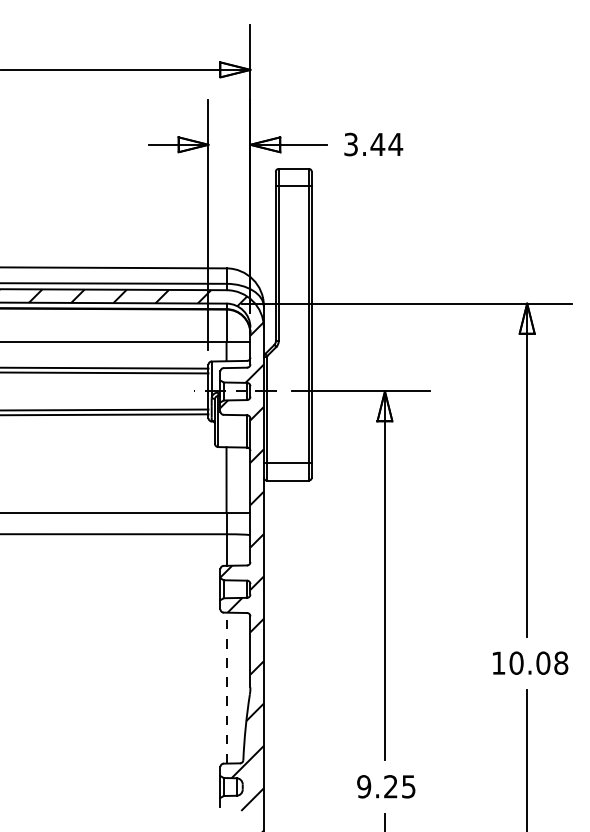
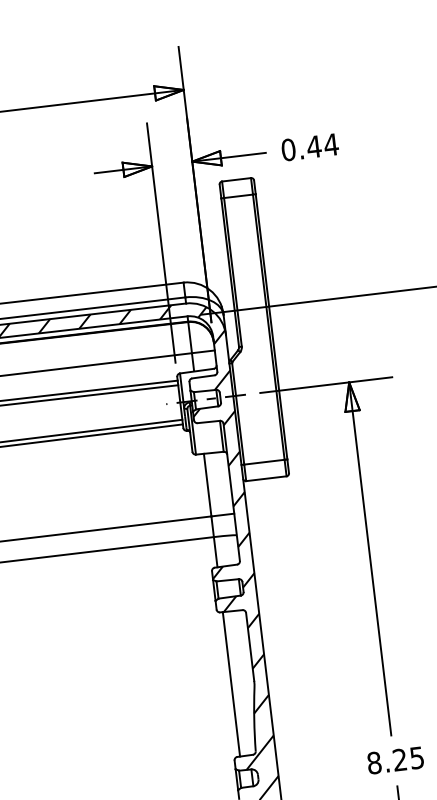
text: (351, 144) -> (288, 149), 3.44 -> 0.44
line: (226, 687) -> (231, 683), dashed -> solid
text: (364, 786) -> (374, 762), 9.25 -> 8.25

